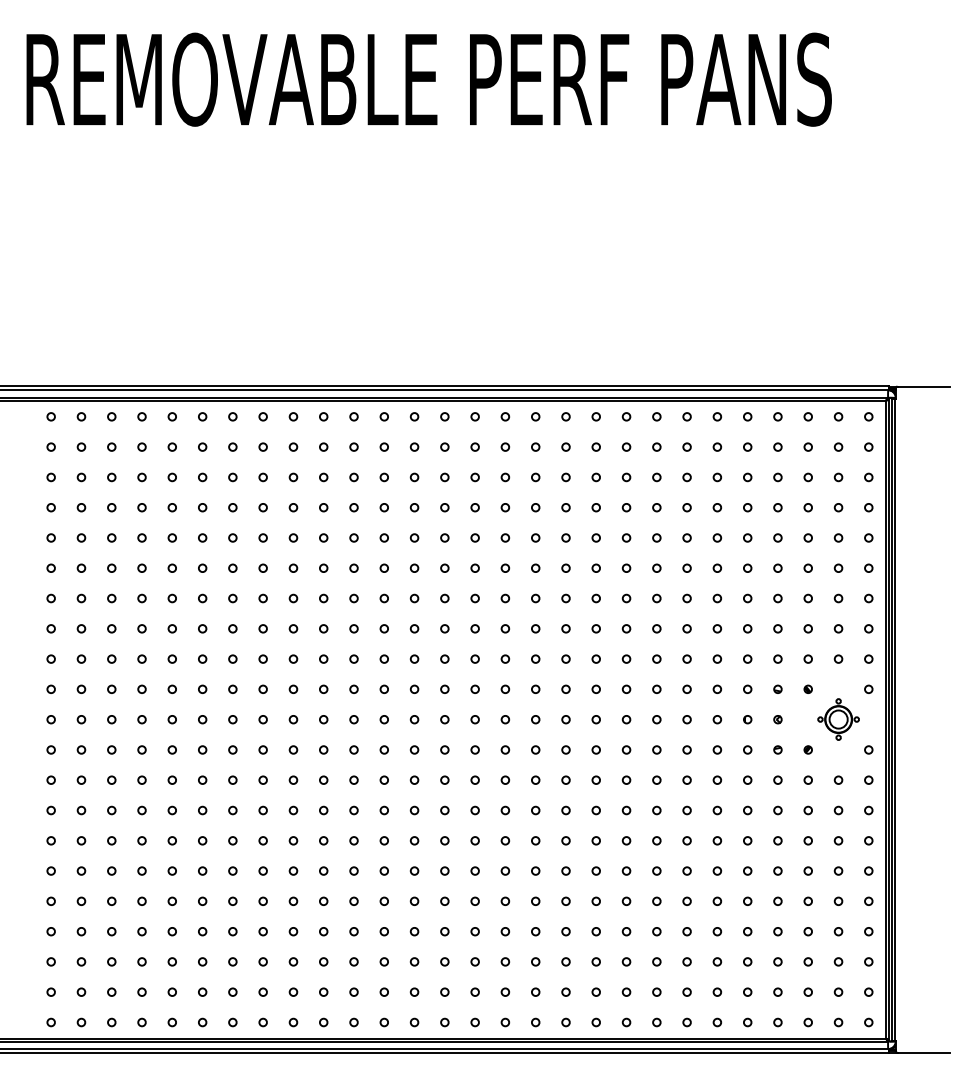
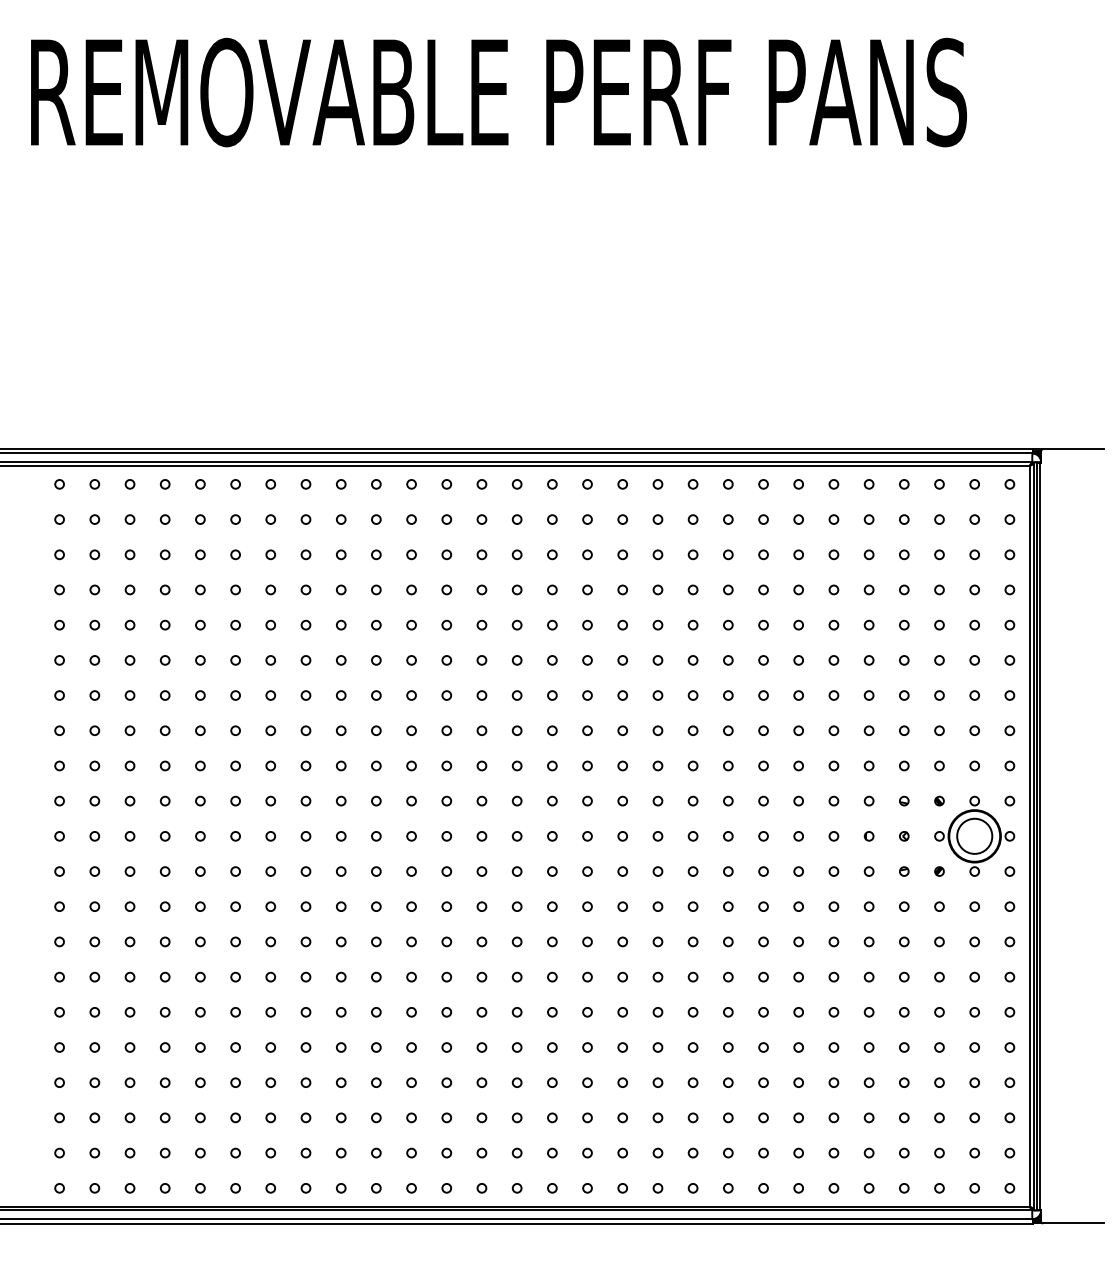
part: (838, 718) -> (974, 835), size x1.67

